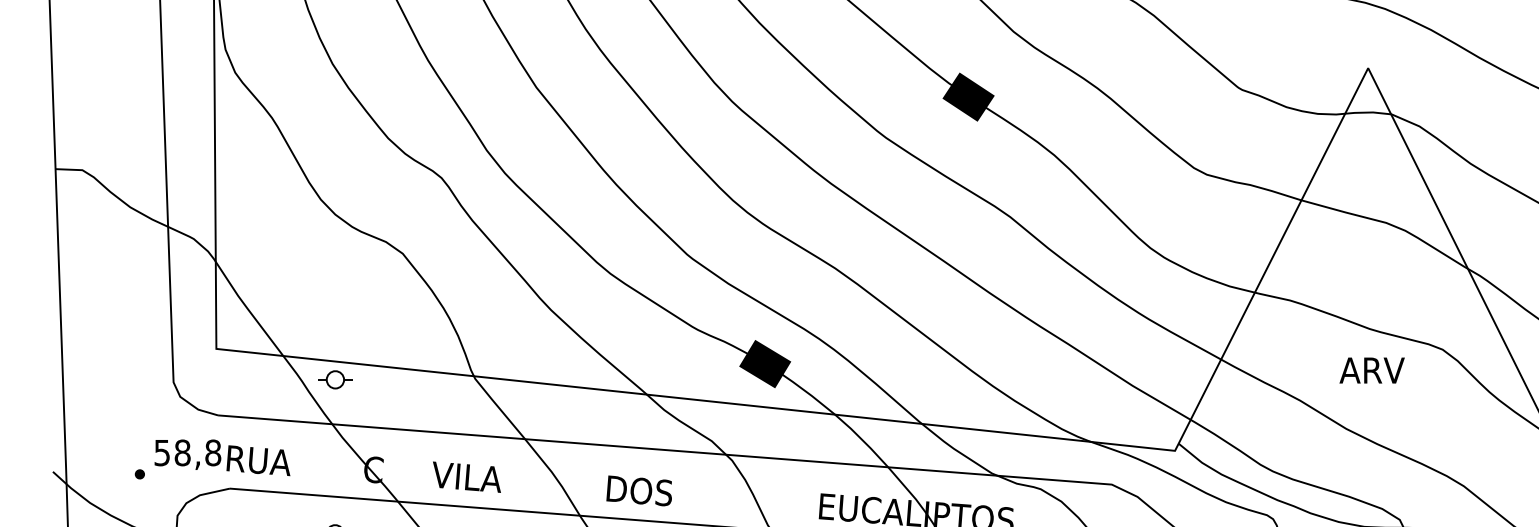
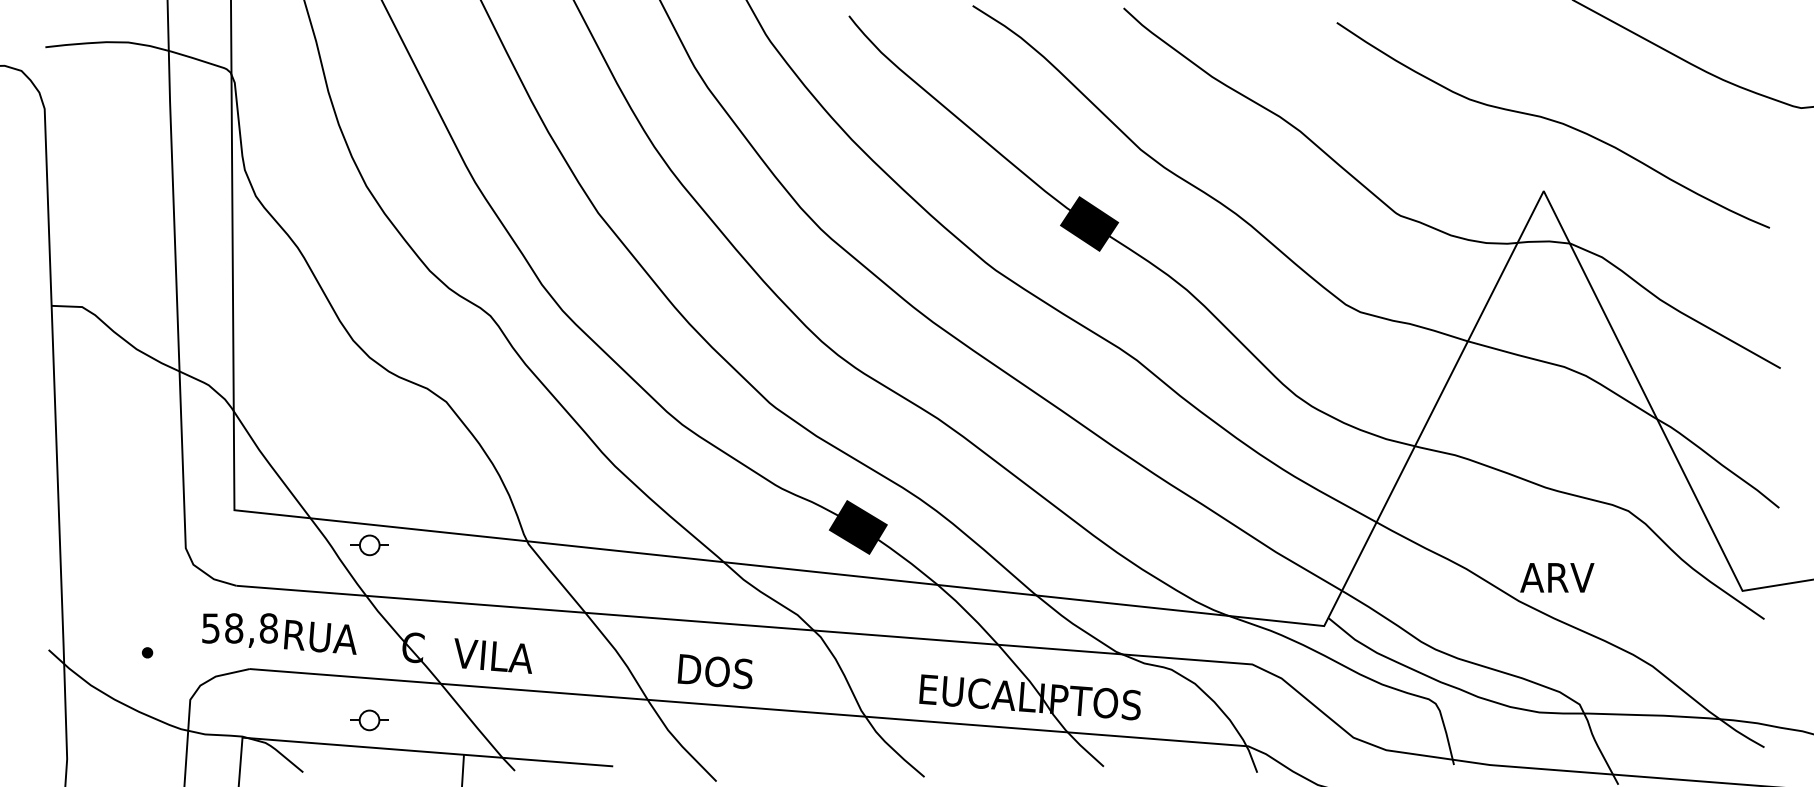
text: (1372, 370) -> (1557, 577), moved
text: (222, 457) -> (279, 633), moved
text: (466, 476) -> (492, 655), moved

